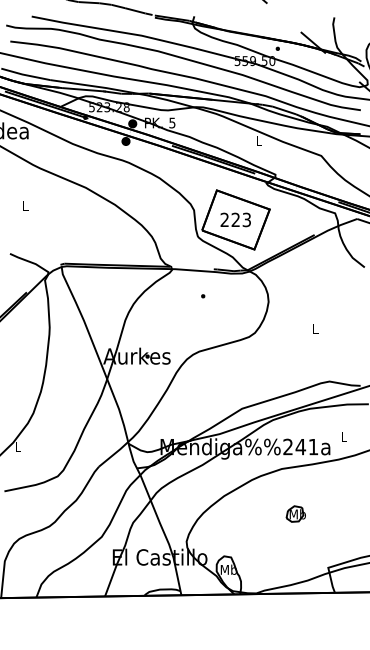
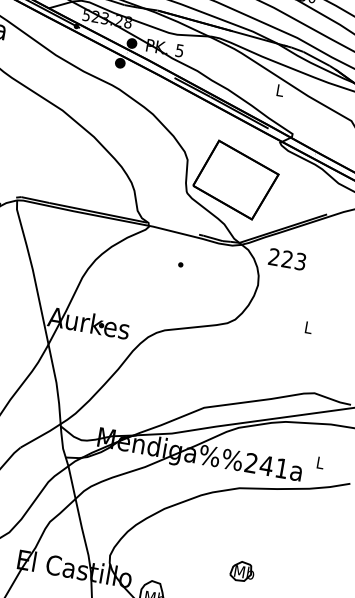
text: (235, 219) -> (287, 258), moved
part: (295, 513) -> (241, 570), moved

